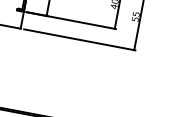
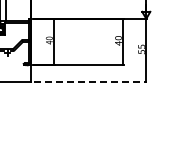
line: (79, 39) -> (90, 82), solid -> dashed

